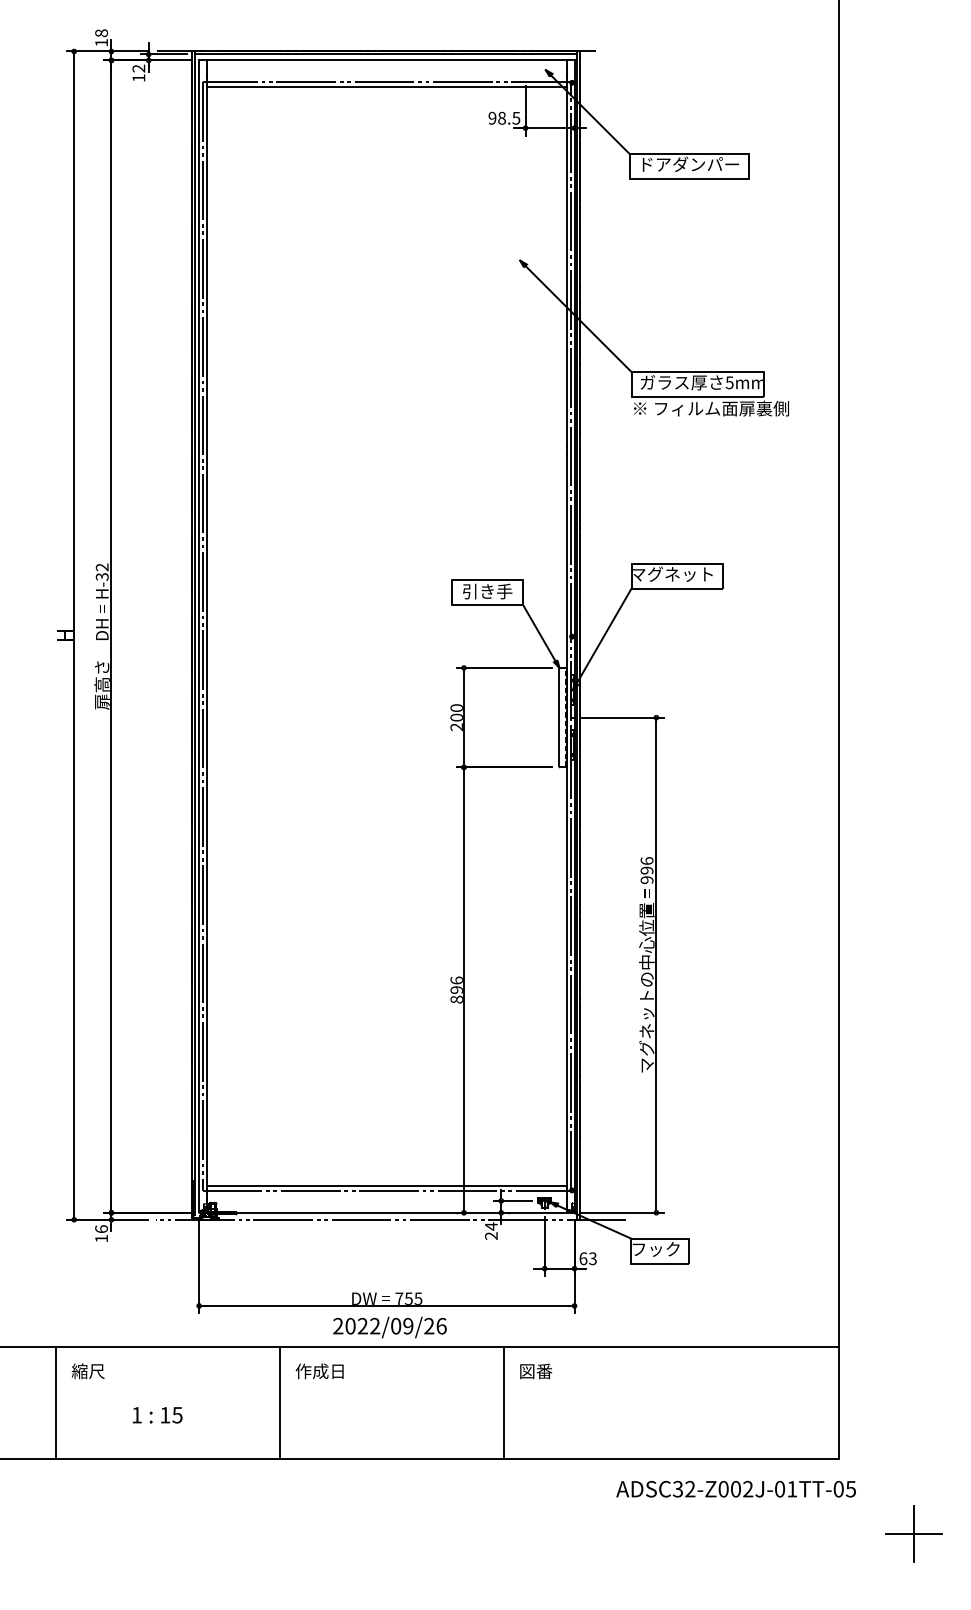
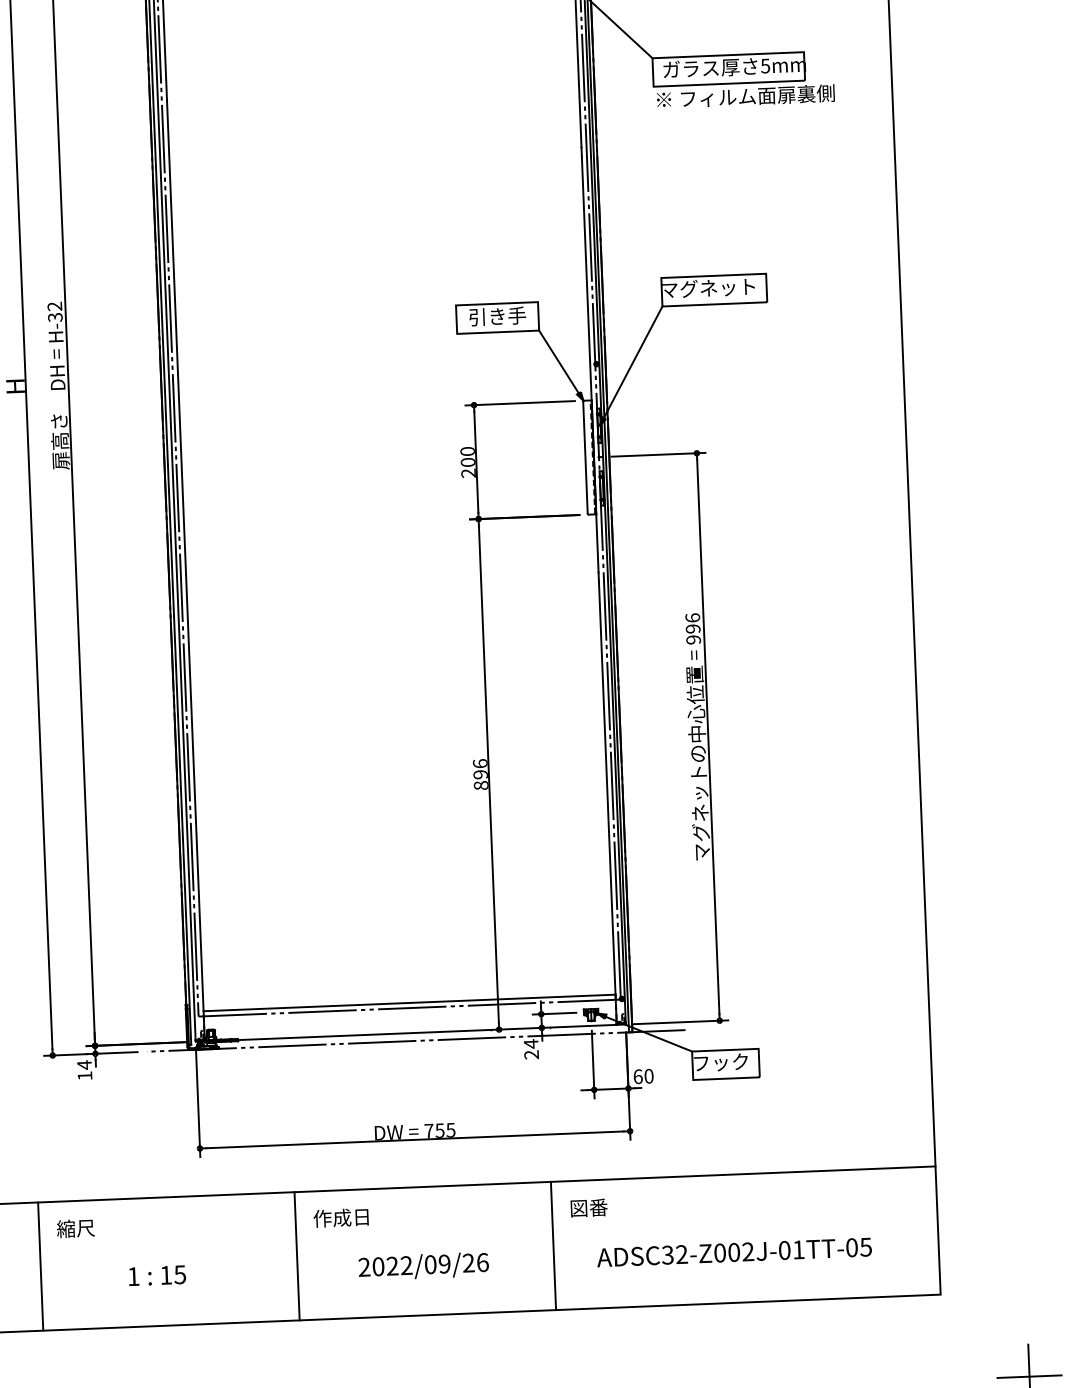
text: (101, 1229) -> (84, 1065), 16 -> 14
text: (592, 1258) -> (648, 1076), 63 -> 60
text: (389, 1327) -> (423, 1266), moved
text: (735, 1488) -> (733, 1251), moved

